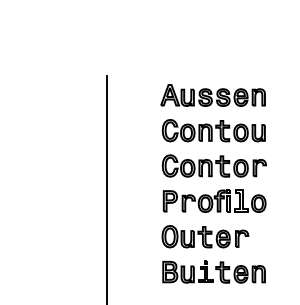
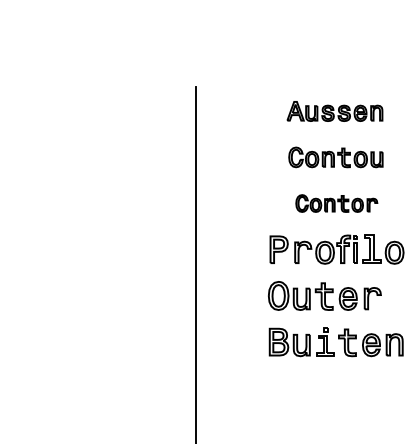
part: (212, 95) -> (334, 111), size x0.7
part: (213, 130) -> (335, 157), size x0.7
part: (214, 165) -> (336, 203), size x0.6

